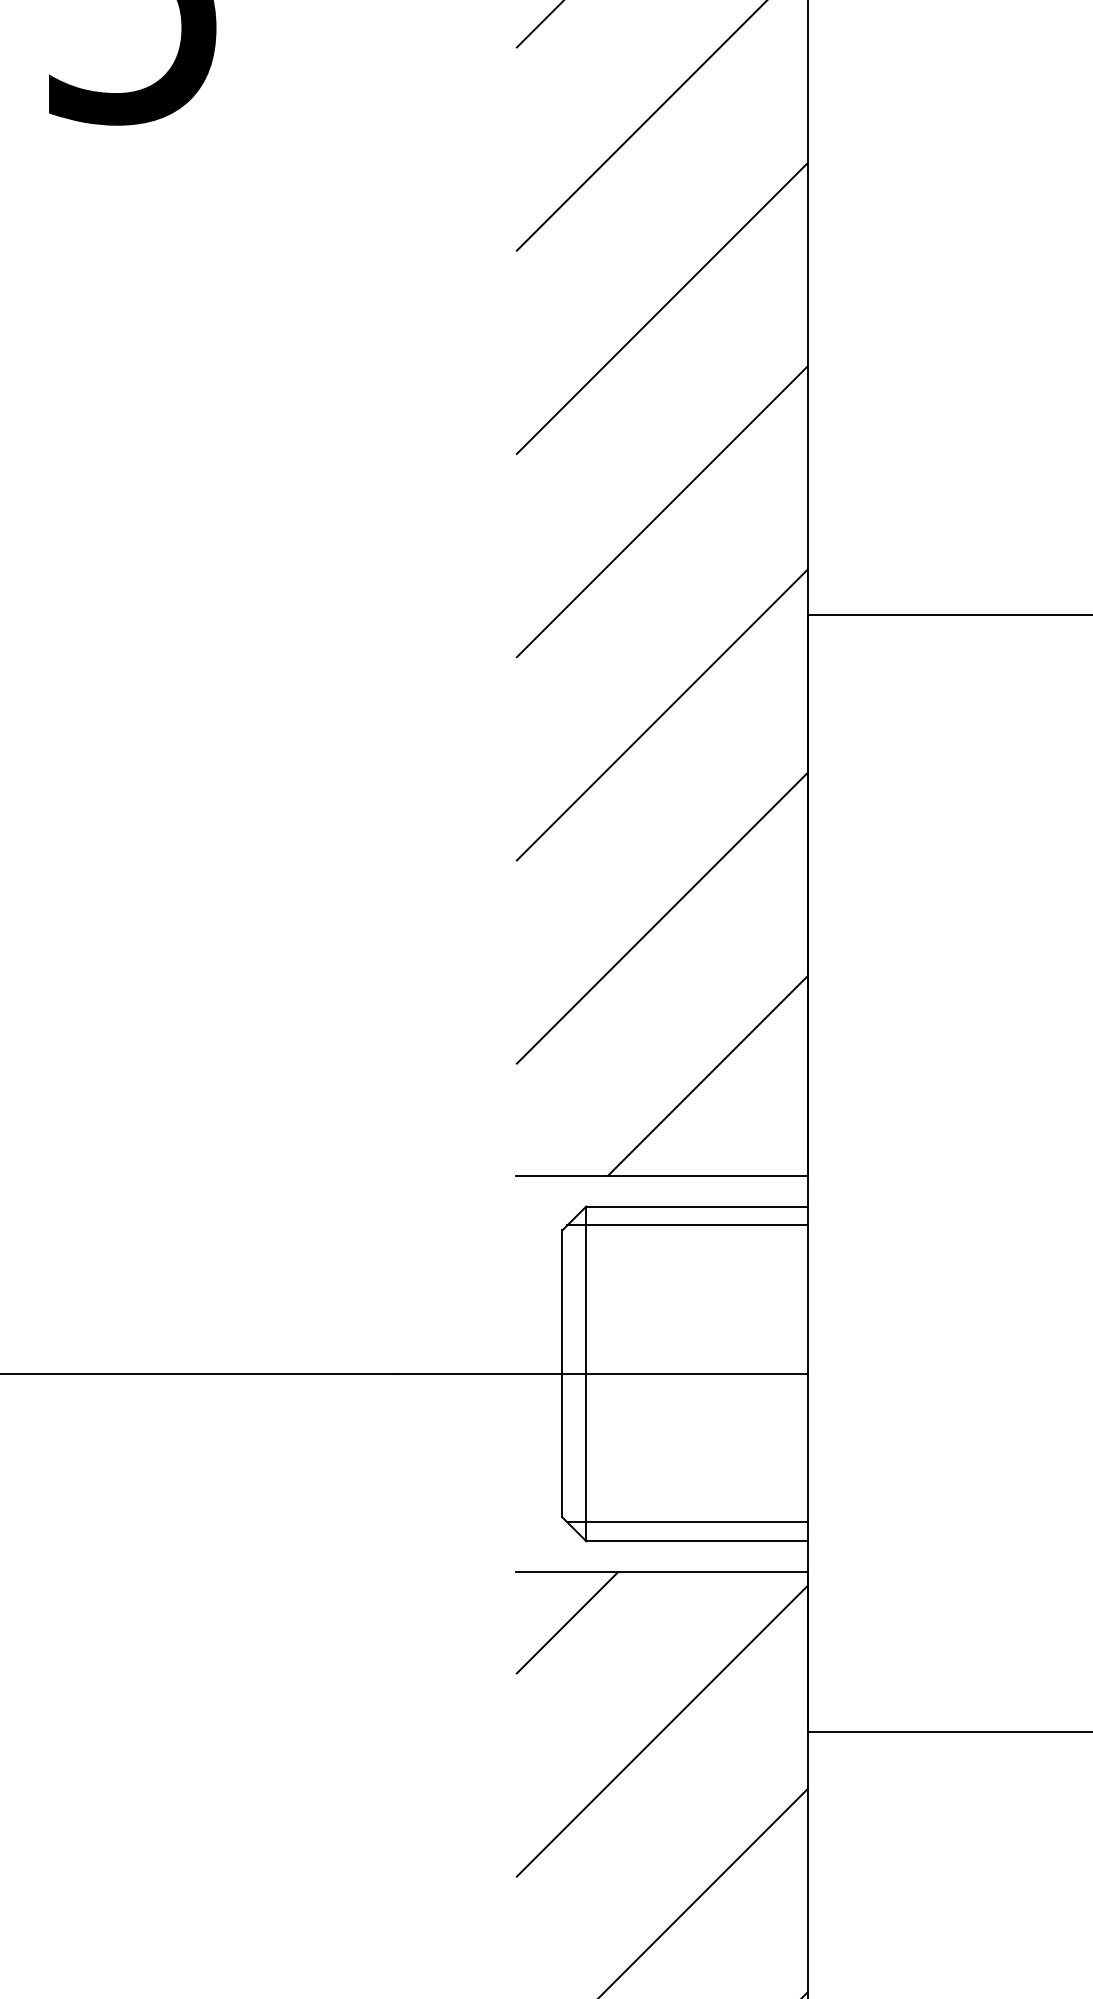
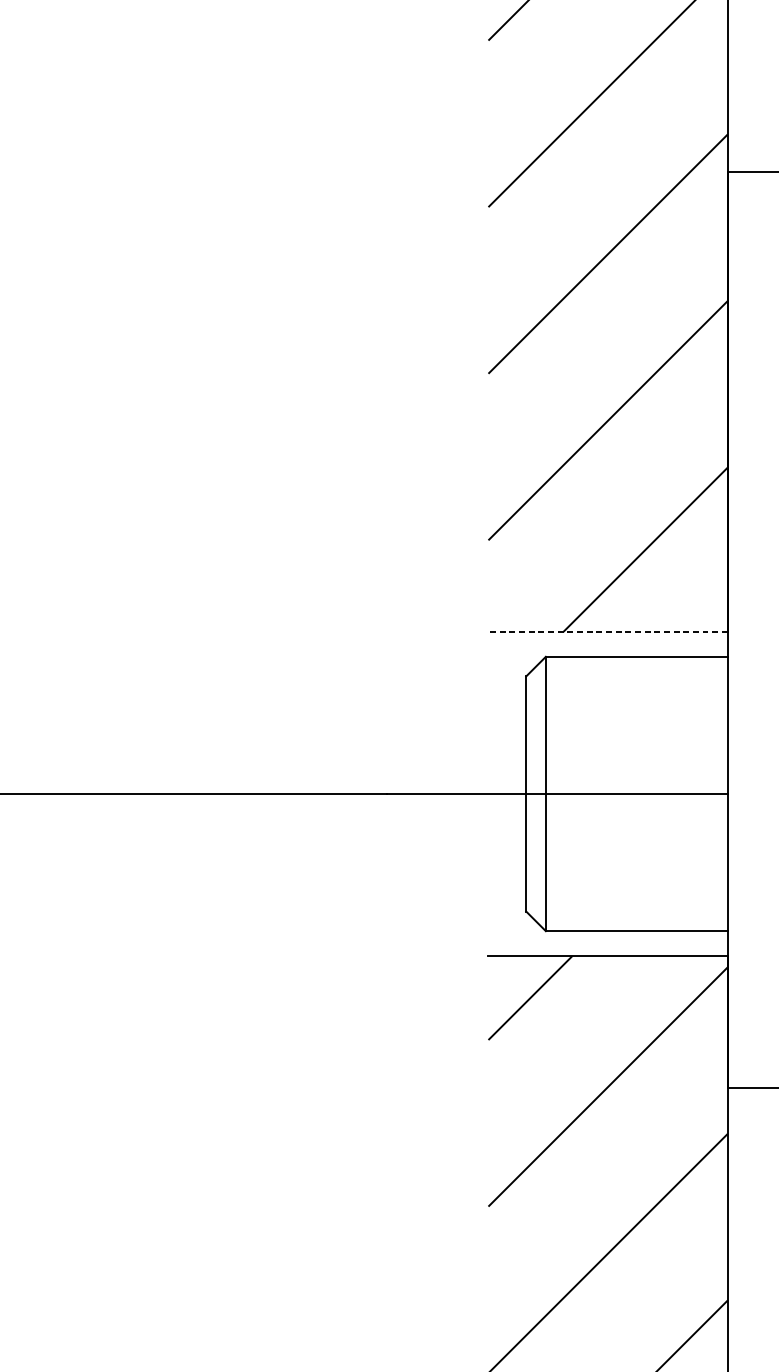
line: (661, 1176) -> (607, 632), solid -> dashed
line: (687, 1225) -> (628, 672), removed
line: (687, 1522) -> (628, 915), removed

